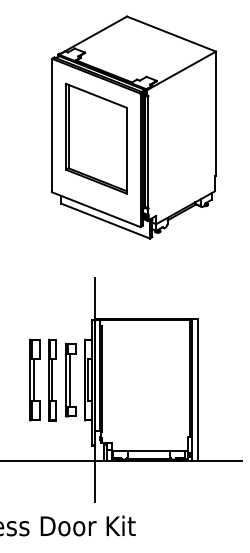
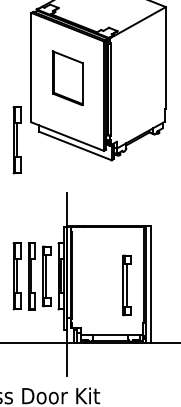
part: (96, 138) -> (67, 78), size x0.6
part: (34, 213) -> (17, 139), added
part: (168, 390) -> (126, 284), added

